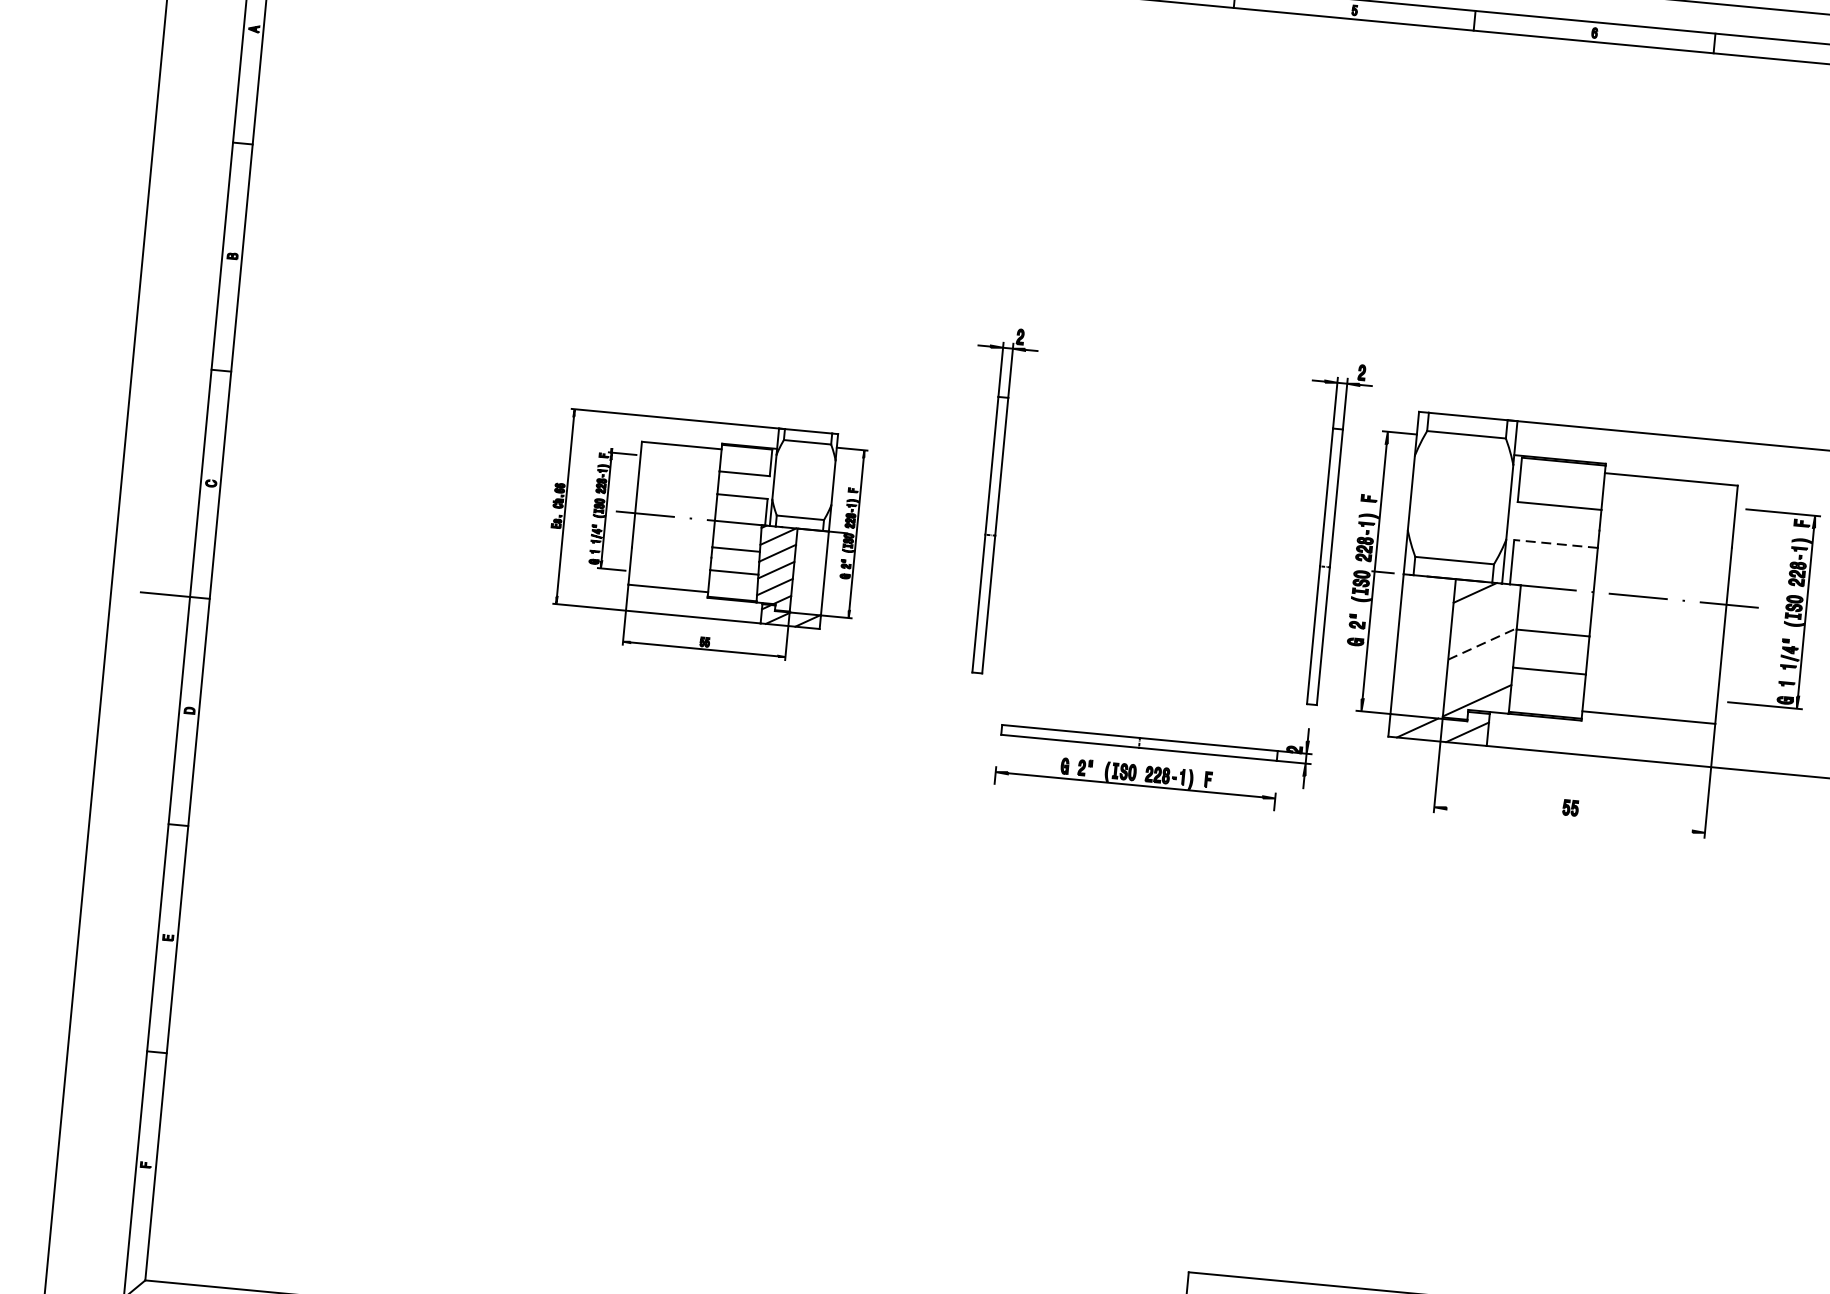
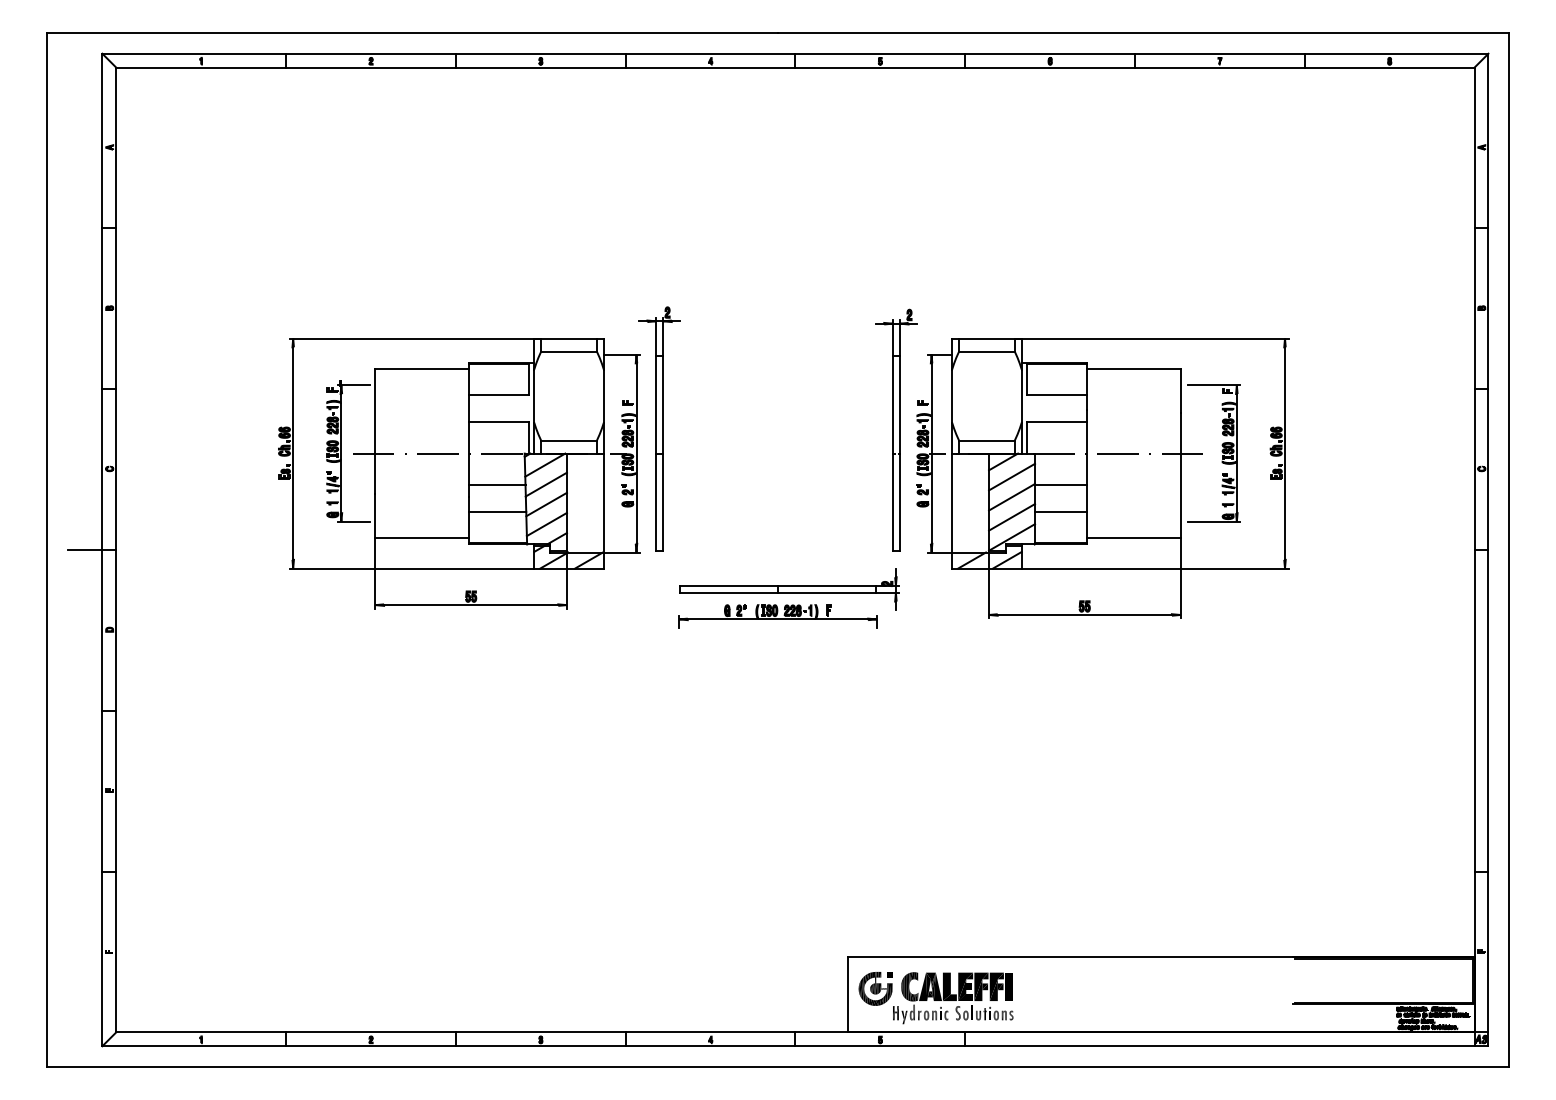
part: (704, 536) -> (459, 473), size x1.67
line: (1555, 544) -> (1056, 422), dashed -> solid
line: (1485, 614) -> (1012, 476), added
line: (1483, 644) -> (1012, 497), dashed -> solid
line: (1480, 672) -> (1012, 517), added
line: (1569, 819) -> (1084, 614), added

